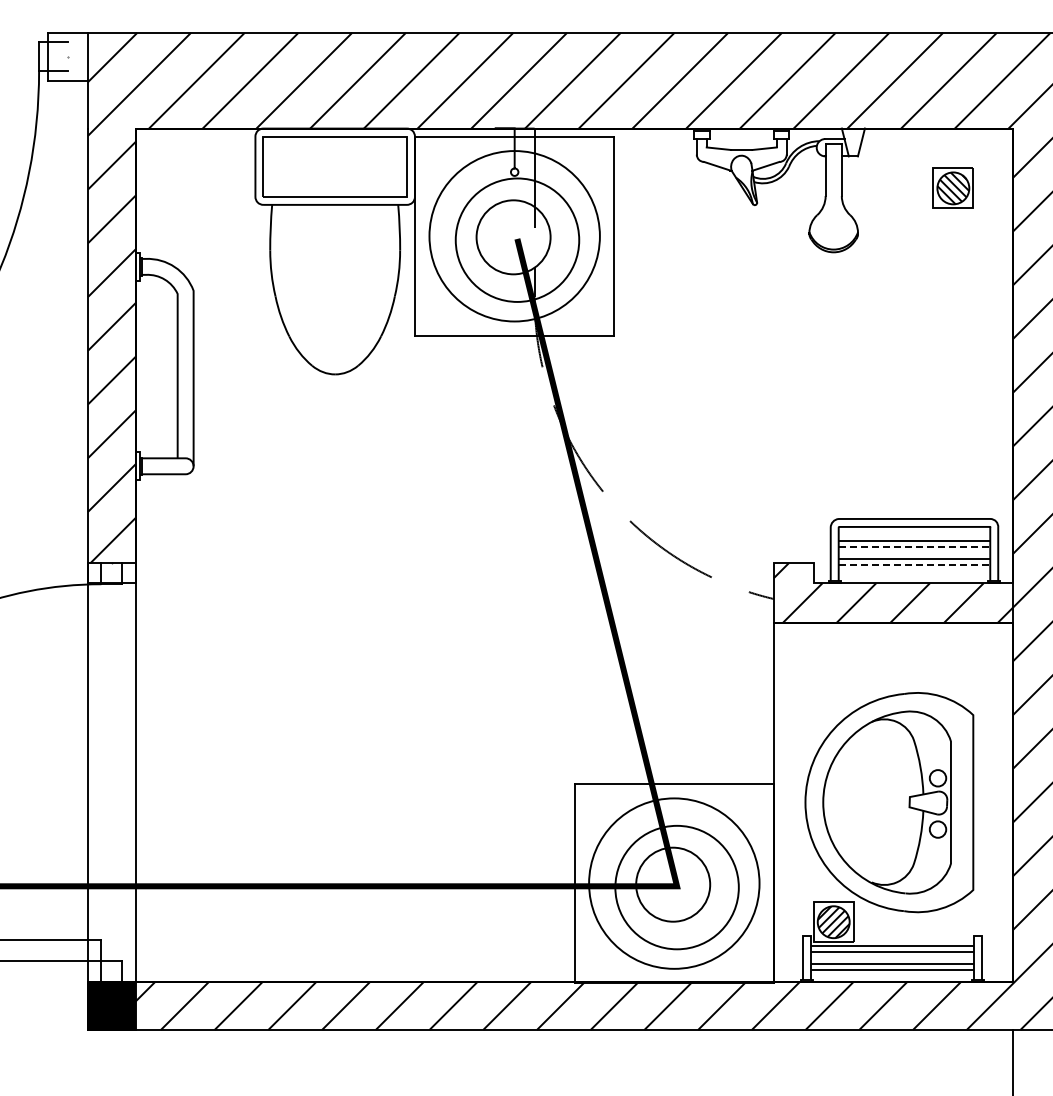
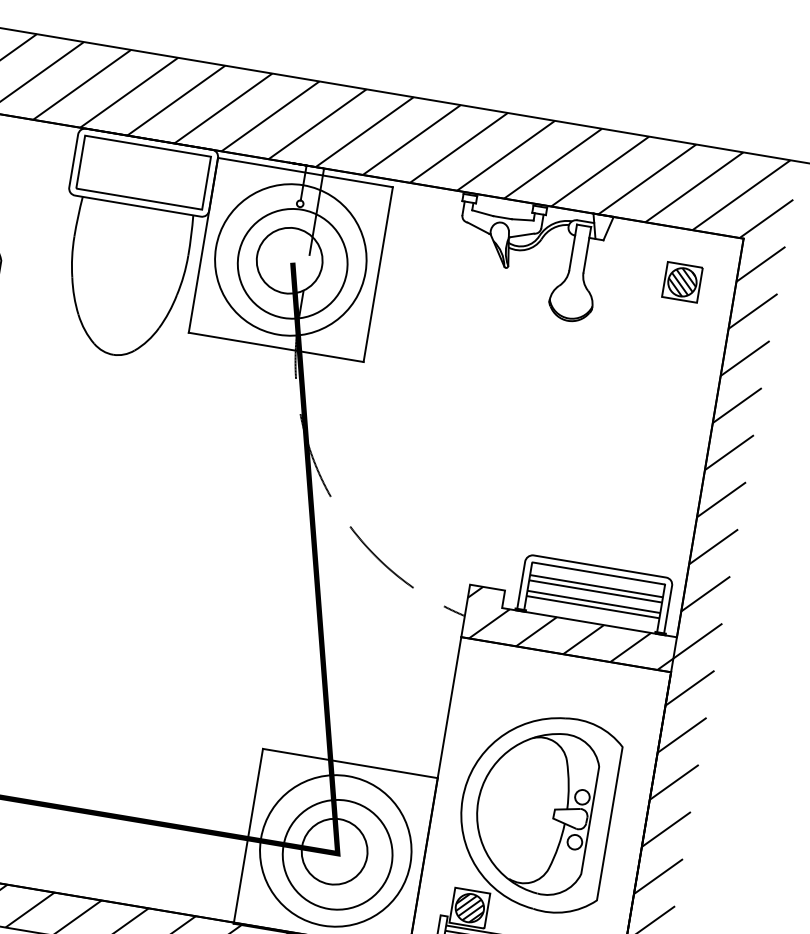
line: (914, 547) -> (595, 591), dashed -> solid
line: (914, 565) -> (593, 607), dashed -> solid

